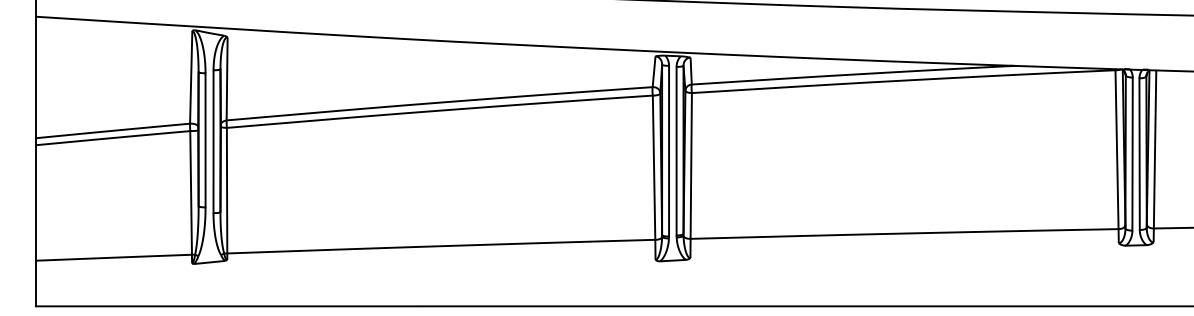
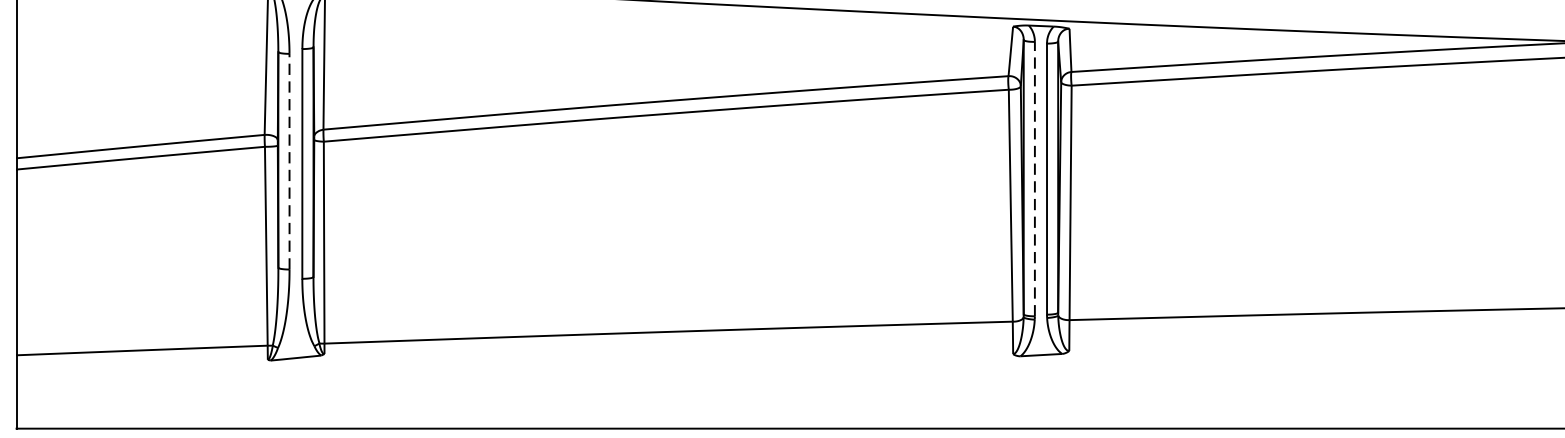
line: (205, 139) -> (289, 160), solid -> dashed
line: (669, 150) -> (1035, 178), solid -> dashed

